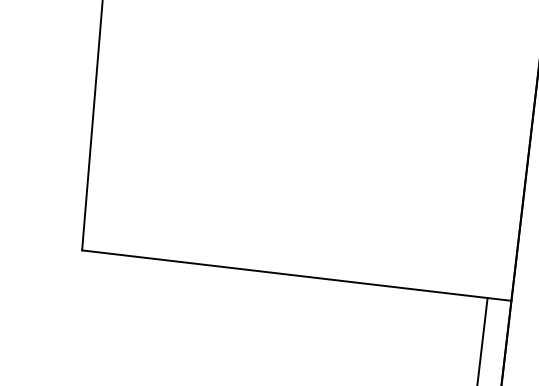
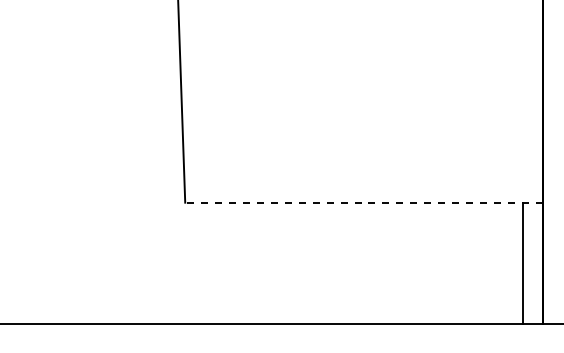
line: (296, 275) -> (363, 202), solid -> dashed

